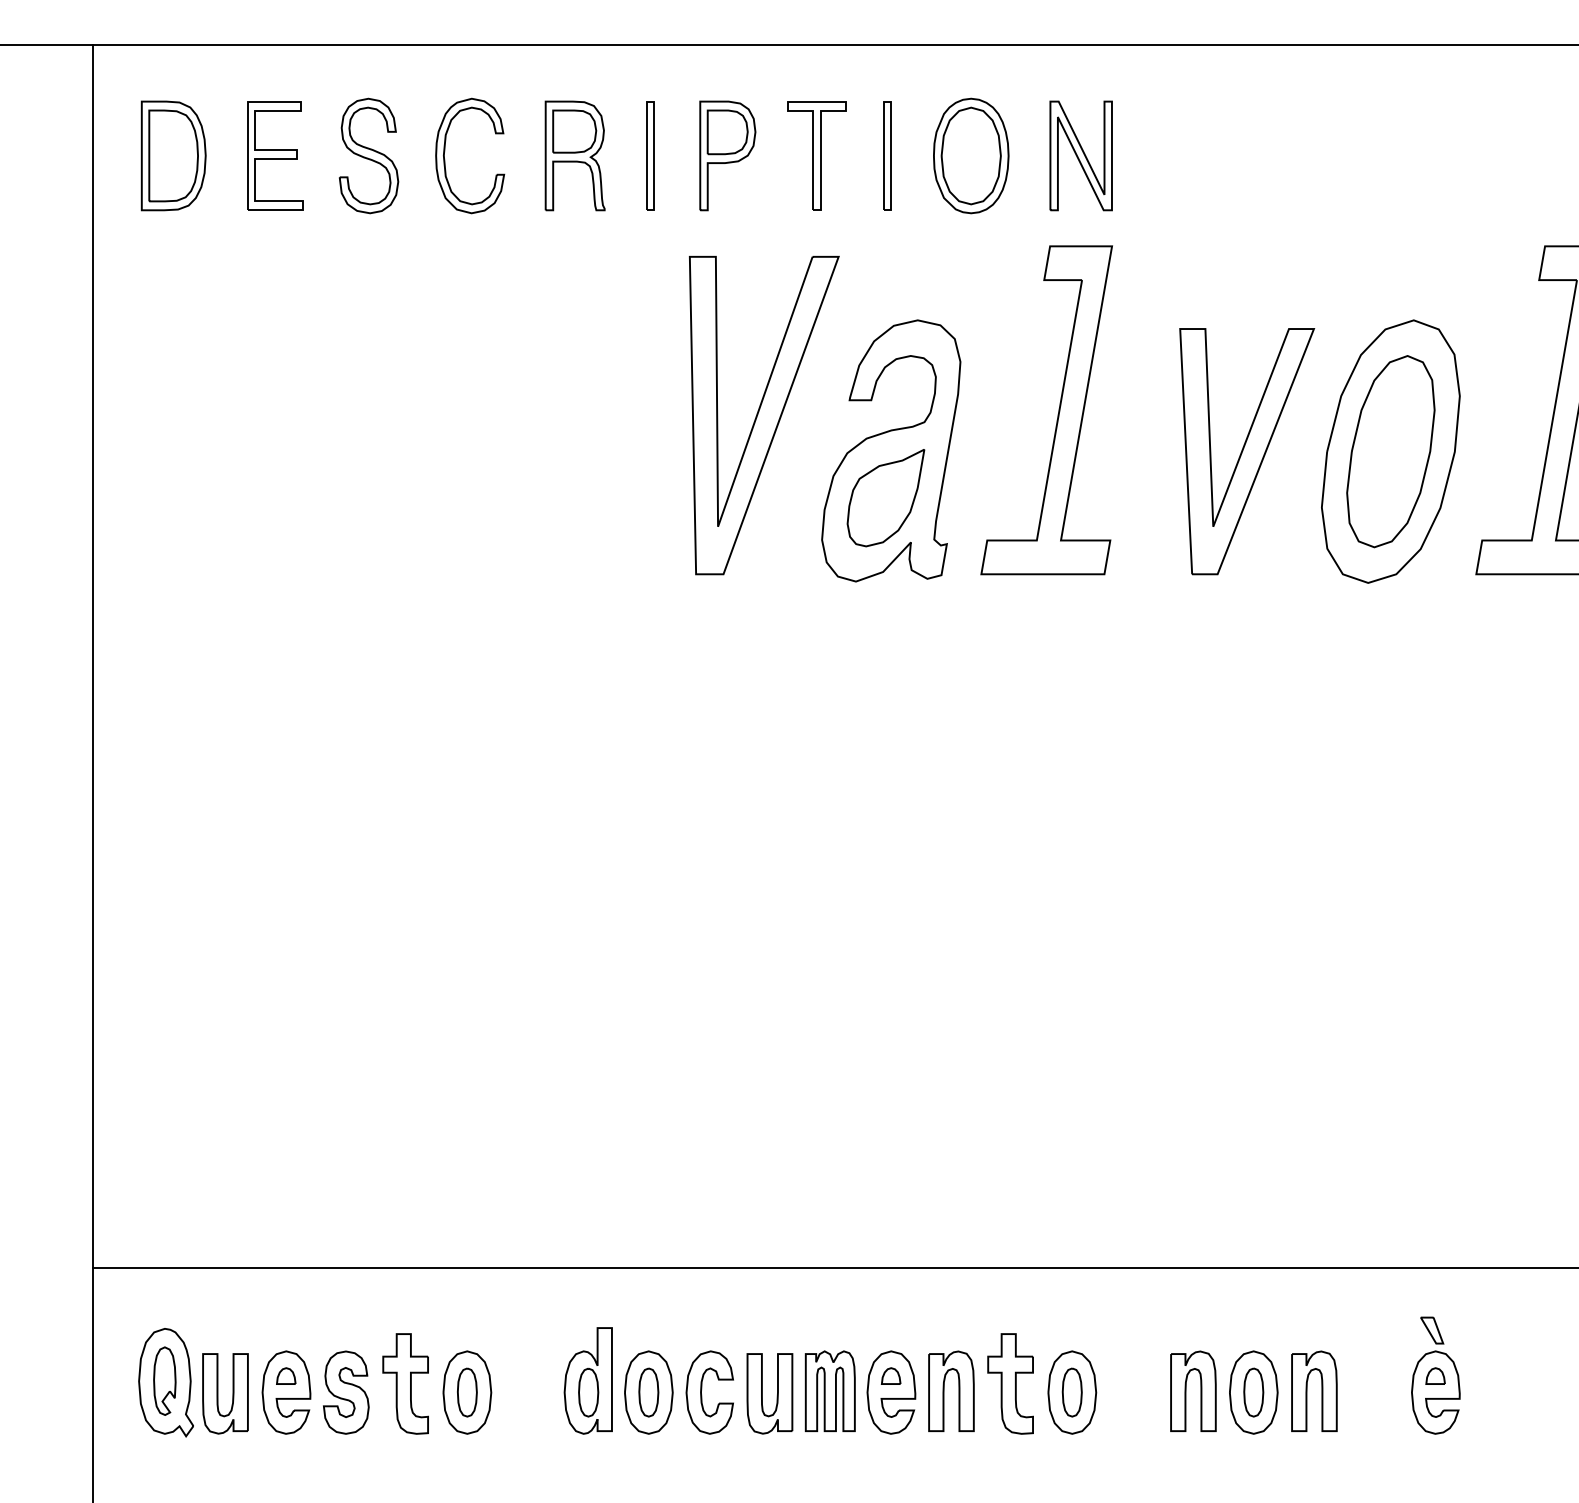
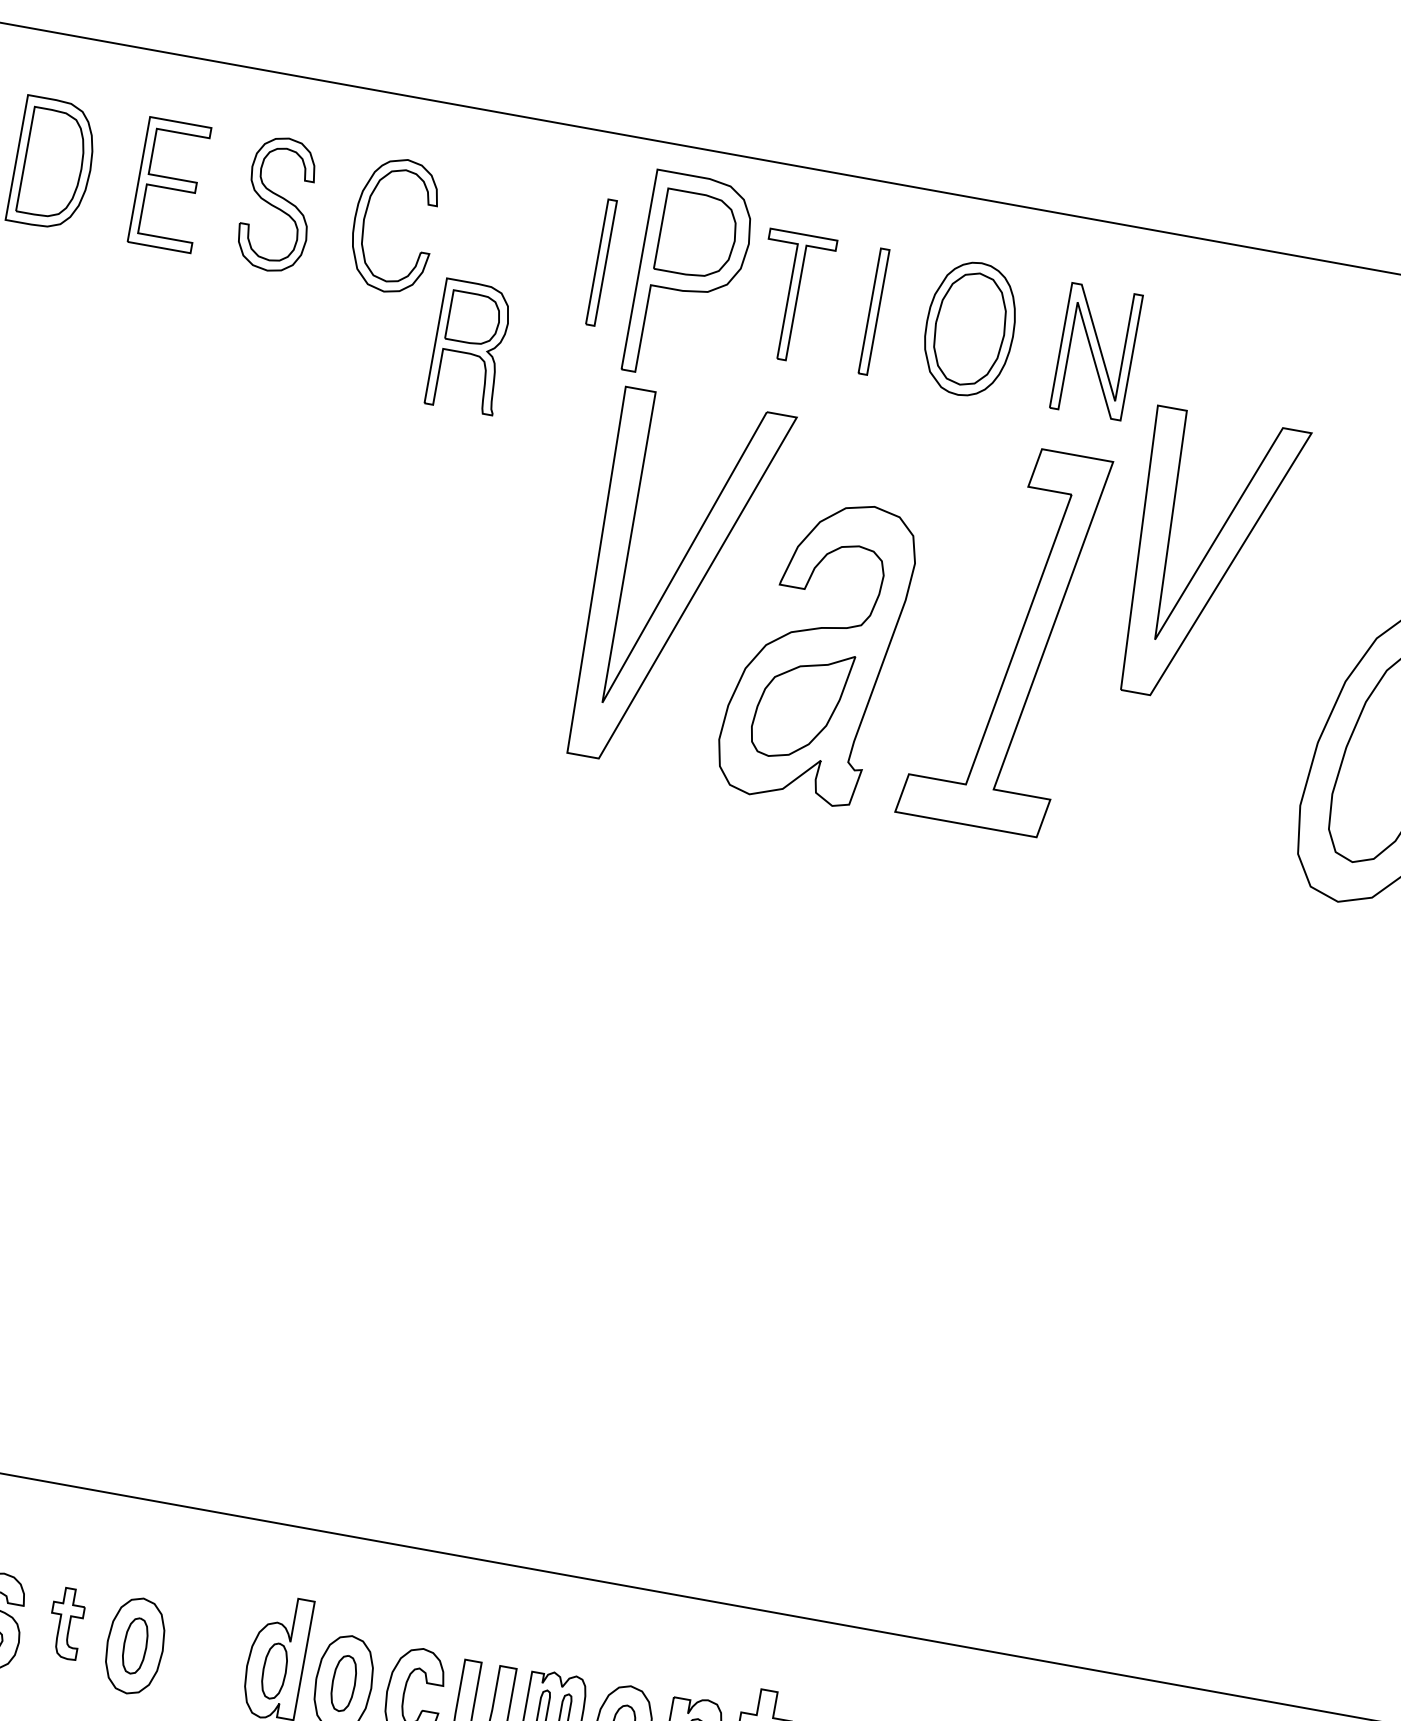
part: (574, 155) -> (468, 346), moved
part: (727, 155) -> (690, 278), size x1.6
part: (1247, 451) -> (1209, 560), moved
part: (405, 1383) -> (66, 1622), size x0.6

